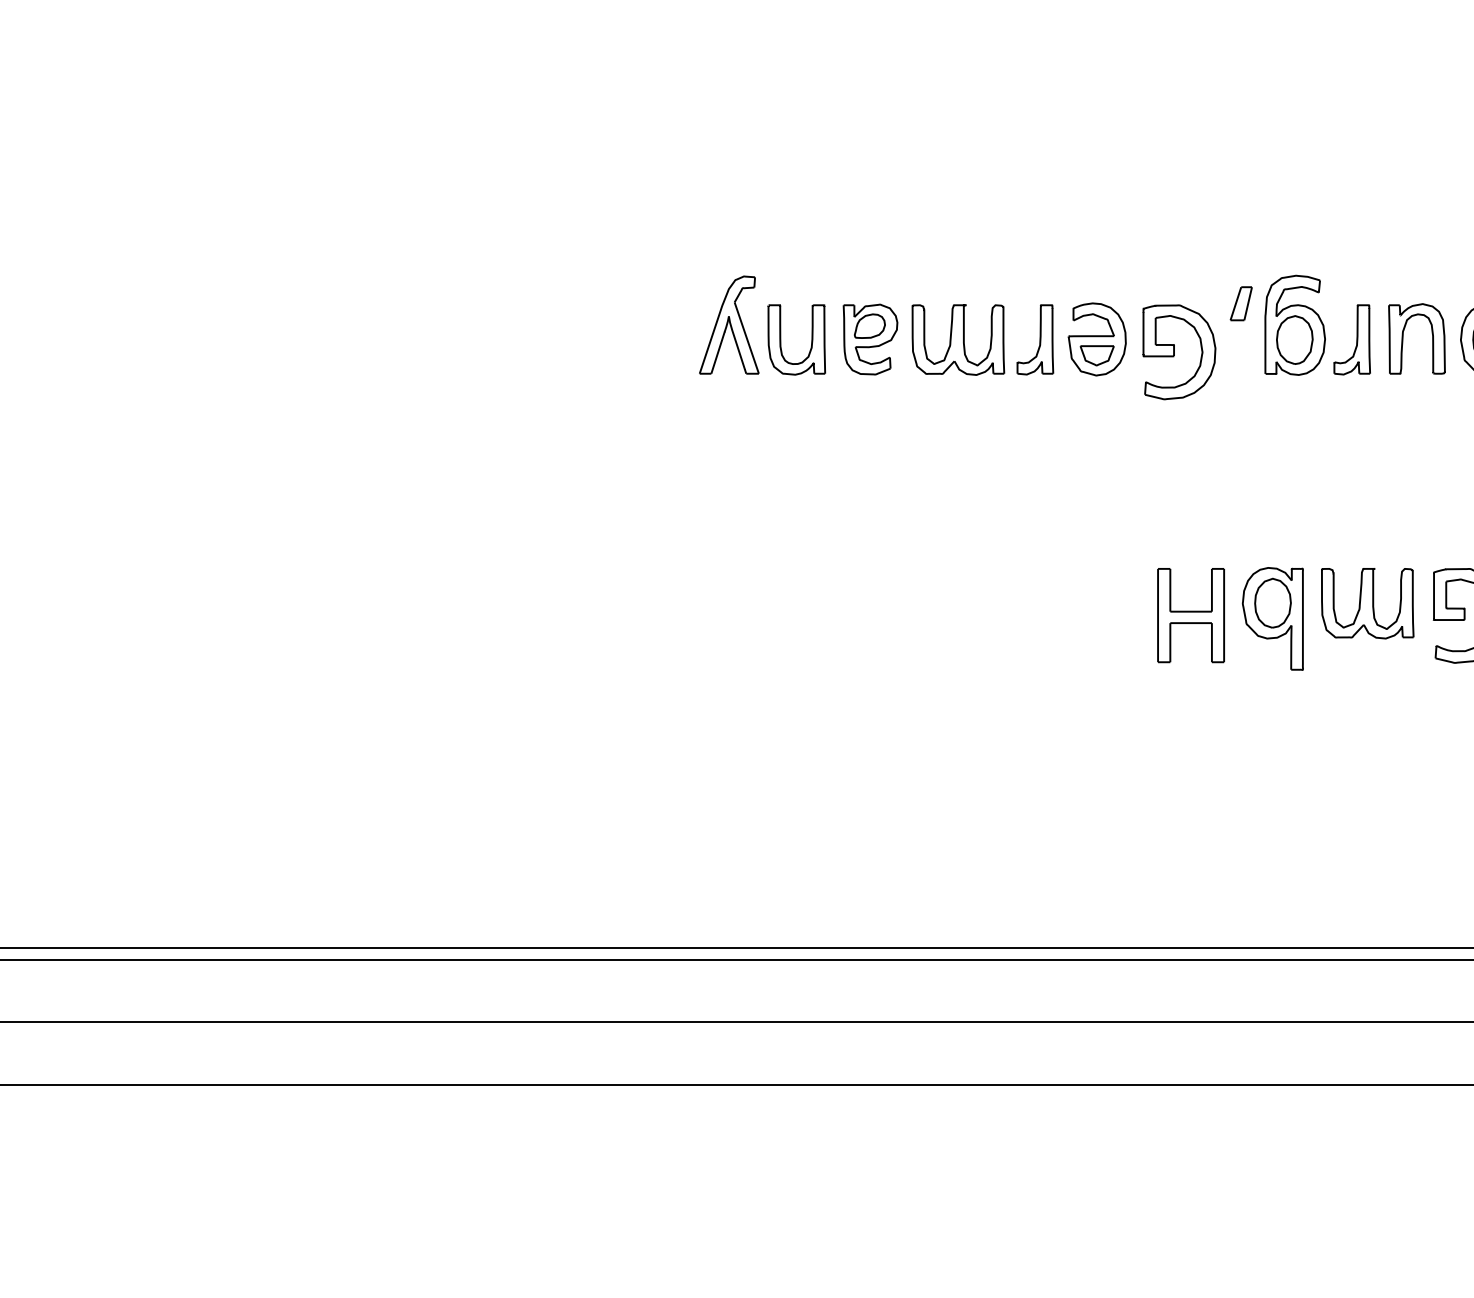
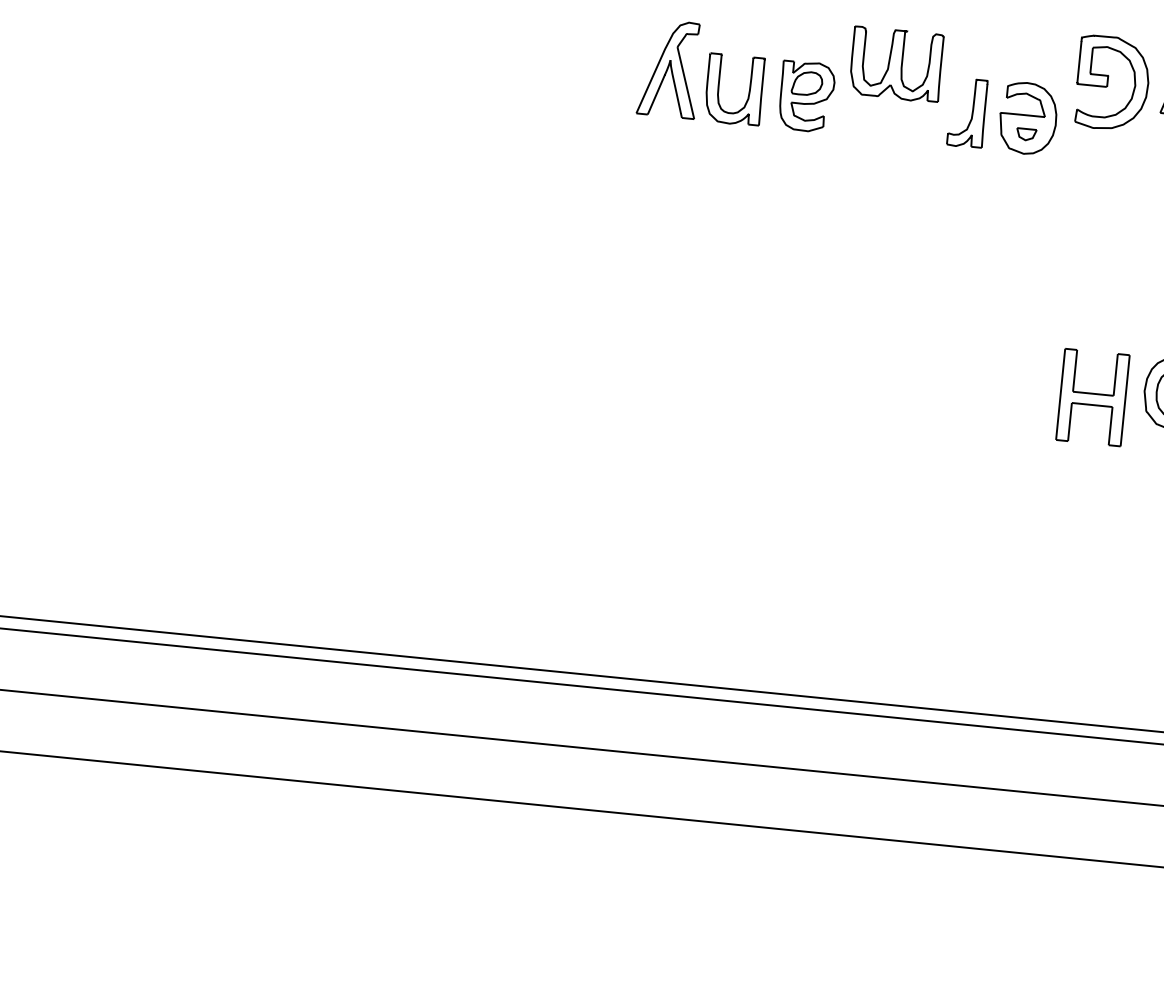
part: (958, 339) -> (896, 64), moved
part: (1179, 352) -> (1112, 83), moved
part: (1096, 355) -> (1025, 134), size x0.6

